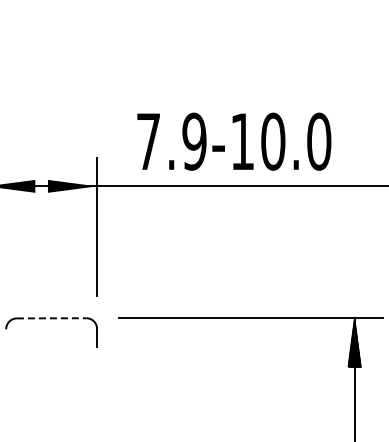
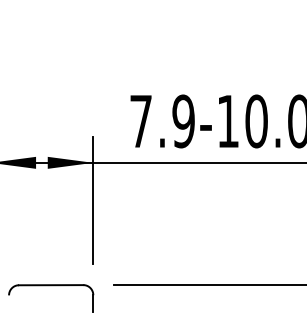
line: (51, 318) -> (51, 285), dashed -> solid

